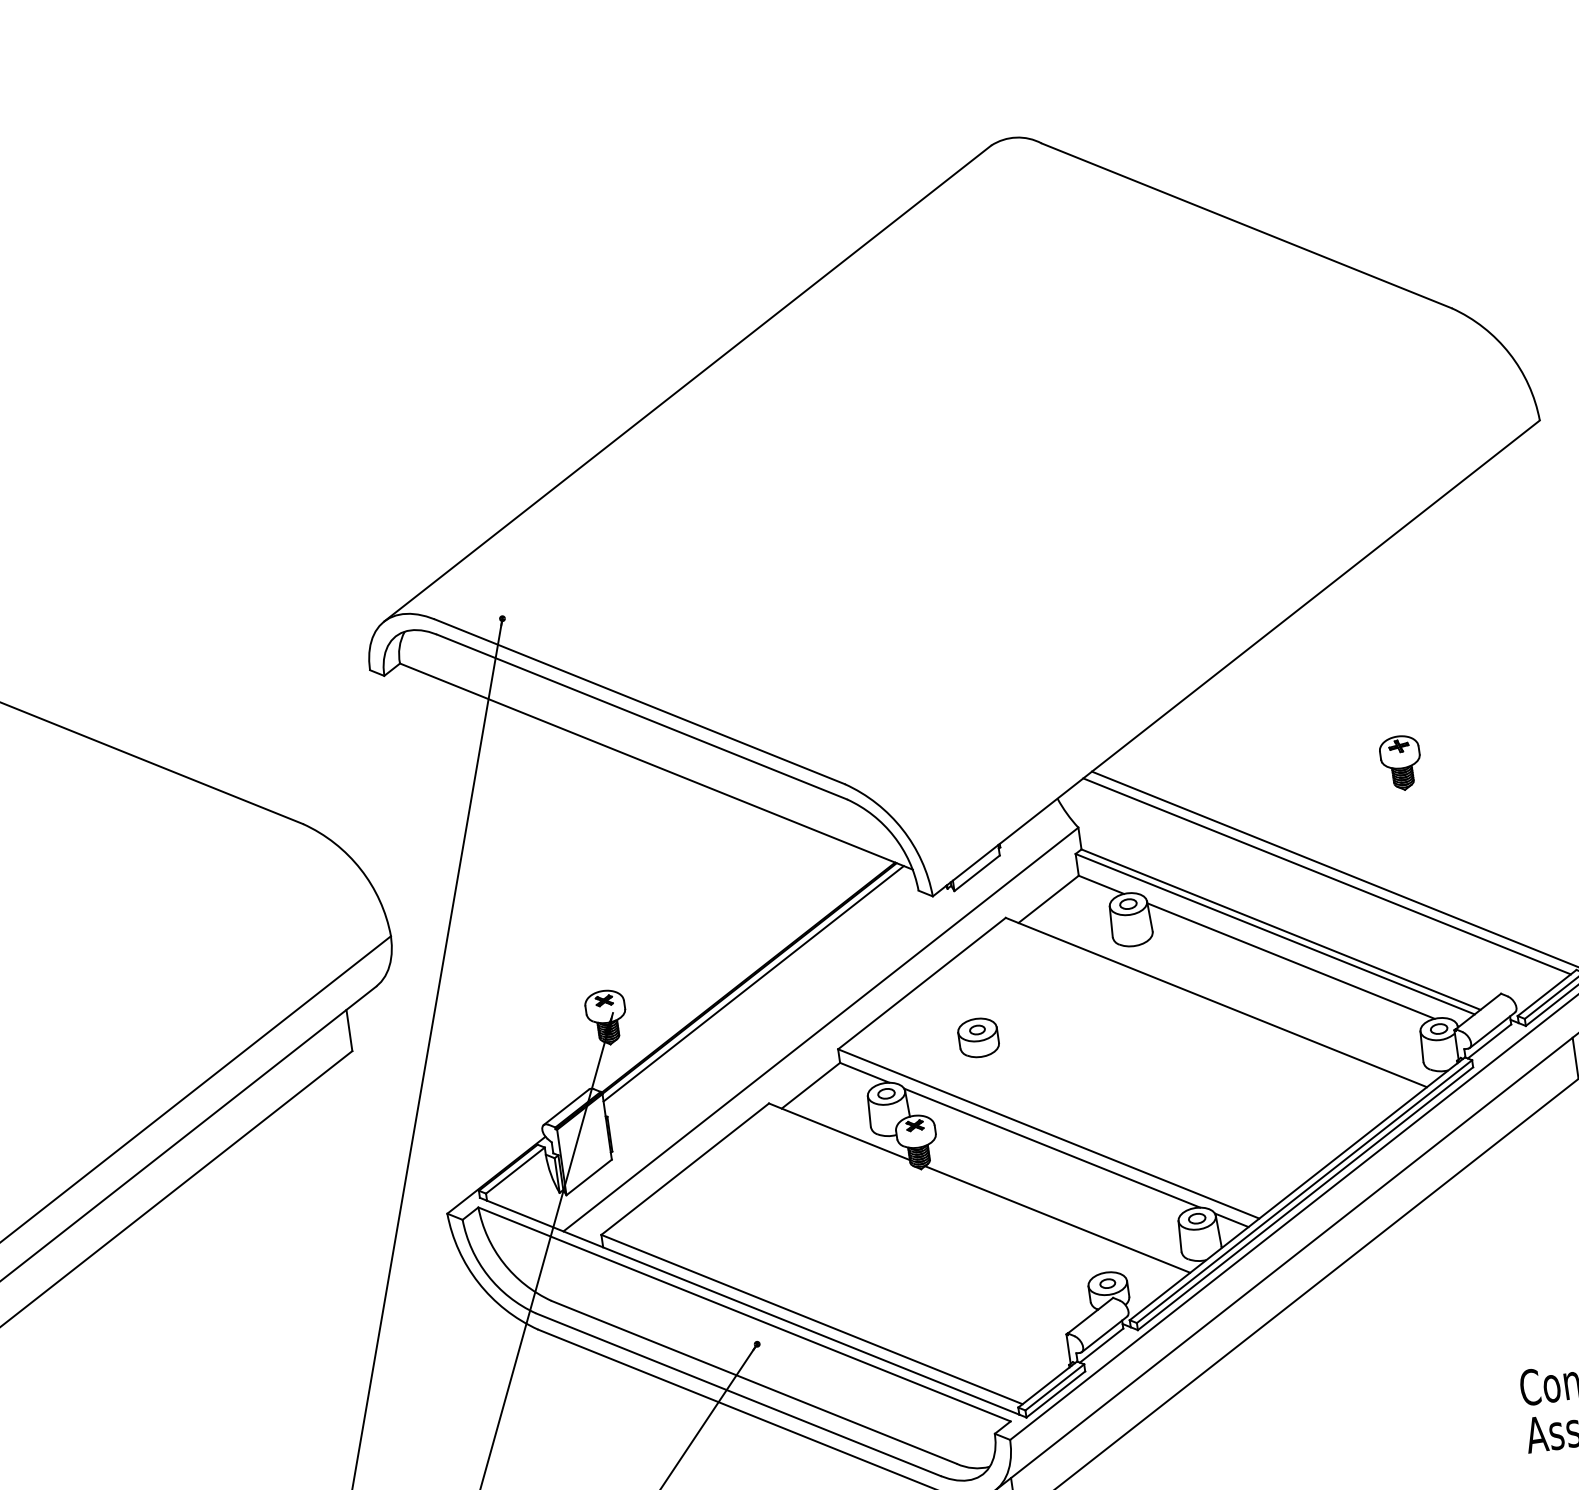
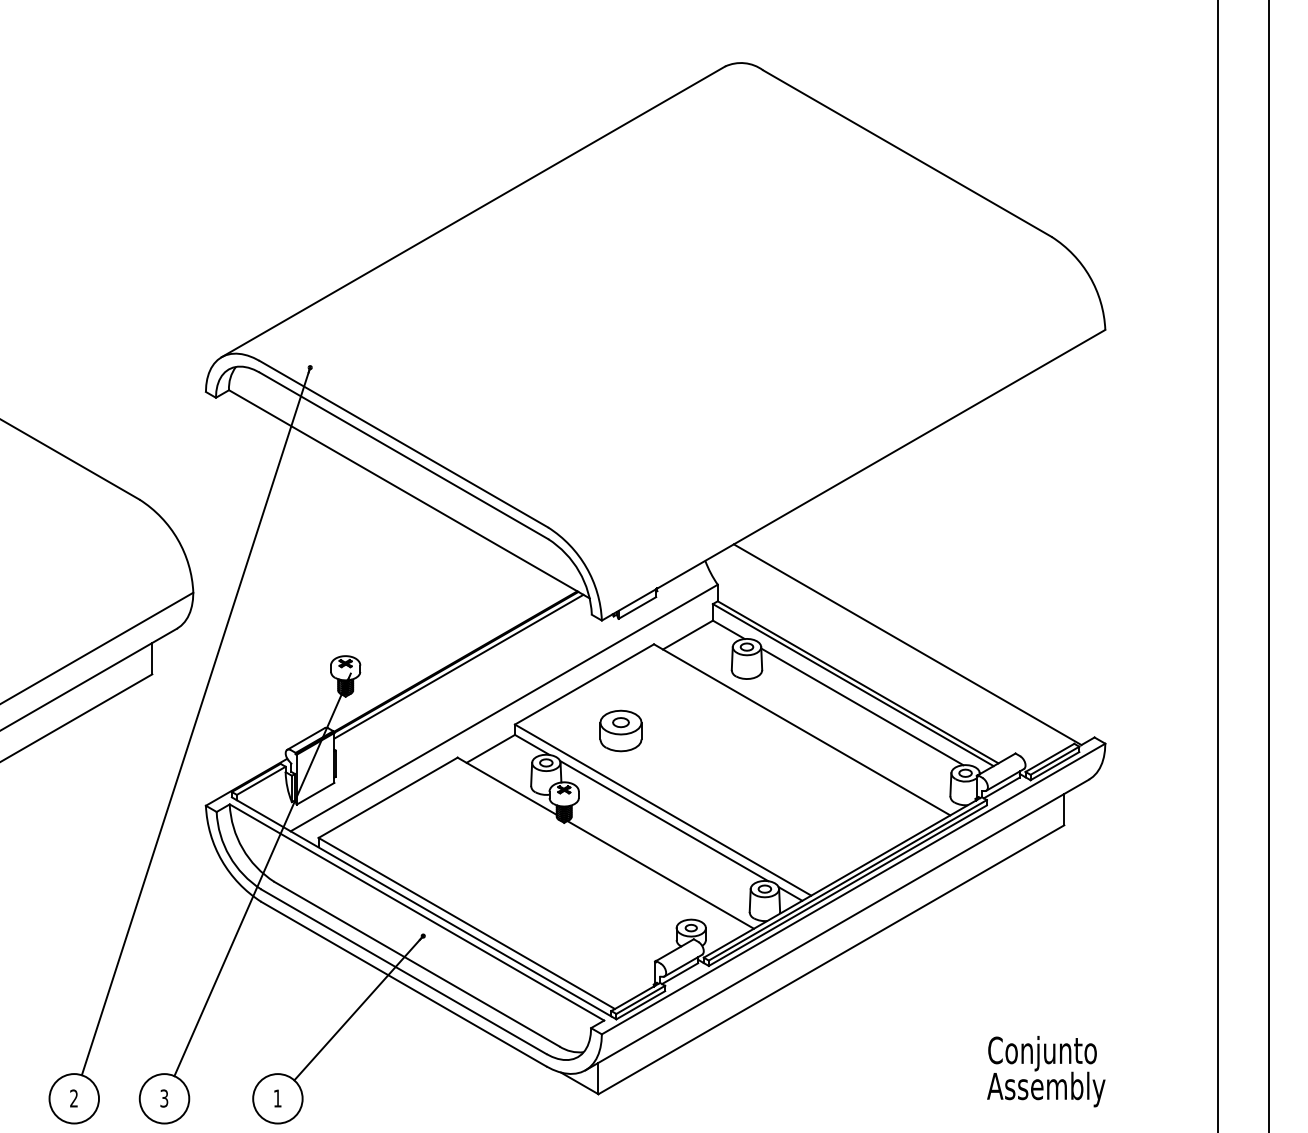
part: (1401, 762) -> (965, 570), removed
line: (1326, 876) -> (897, 647), removed
part: (977, 1037) -> (620, 730), size x1.4

